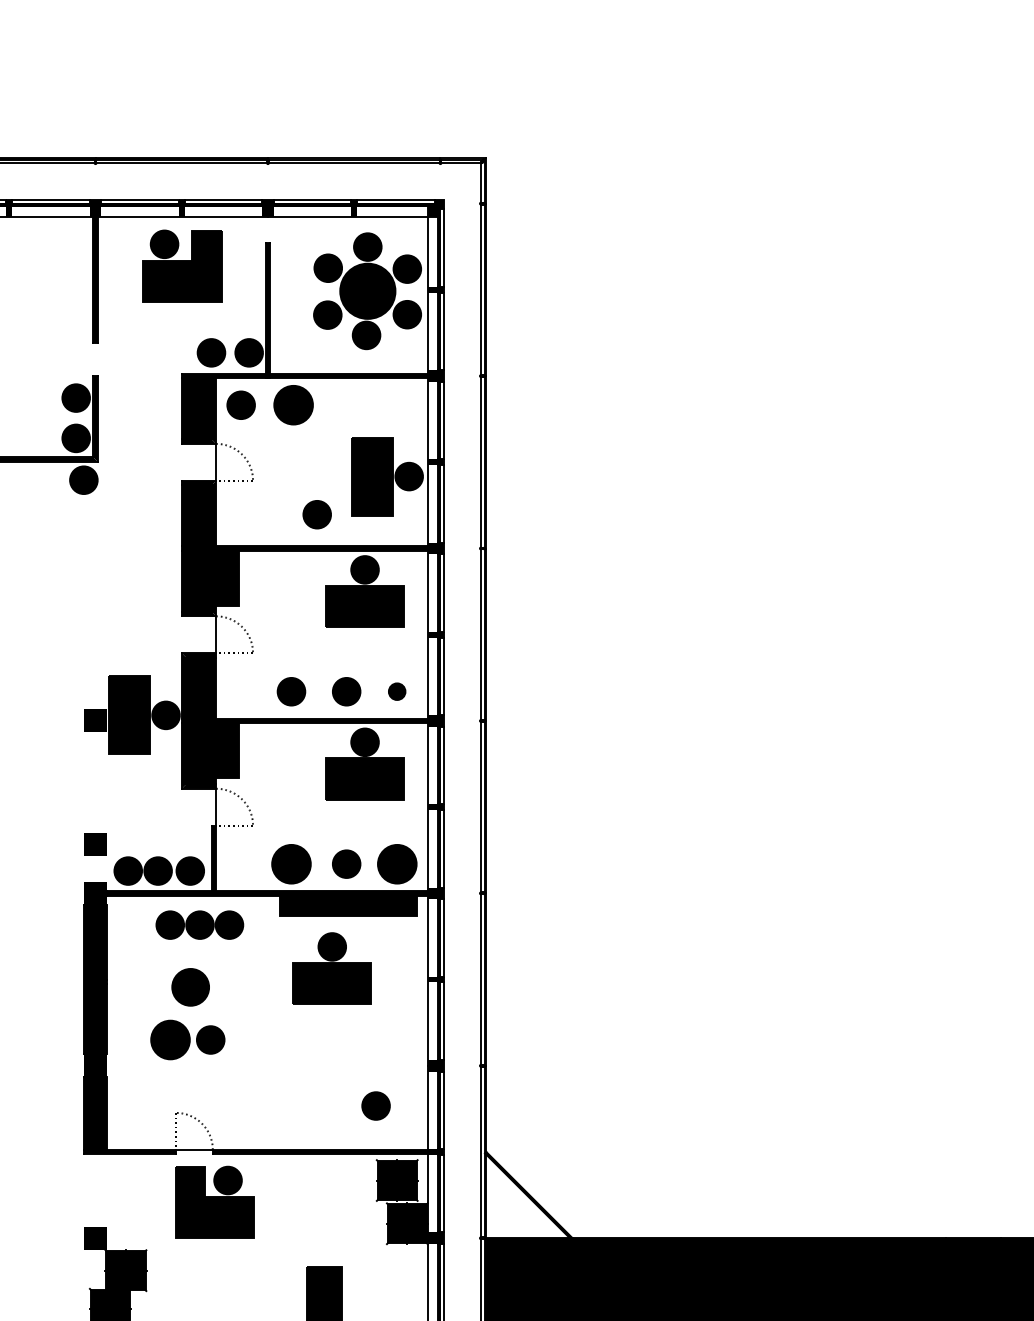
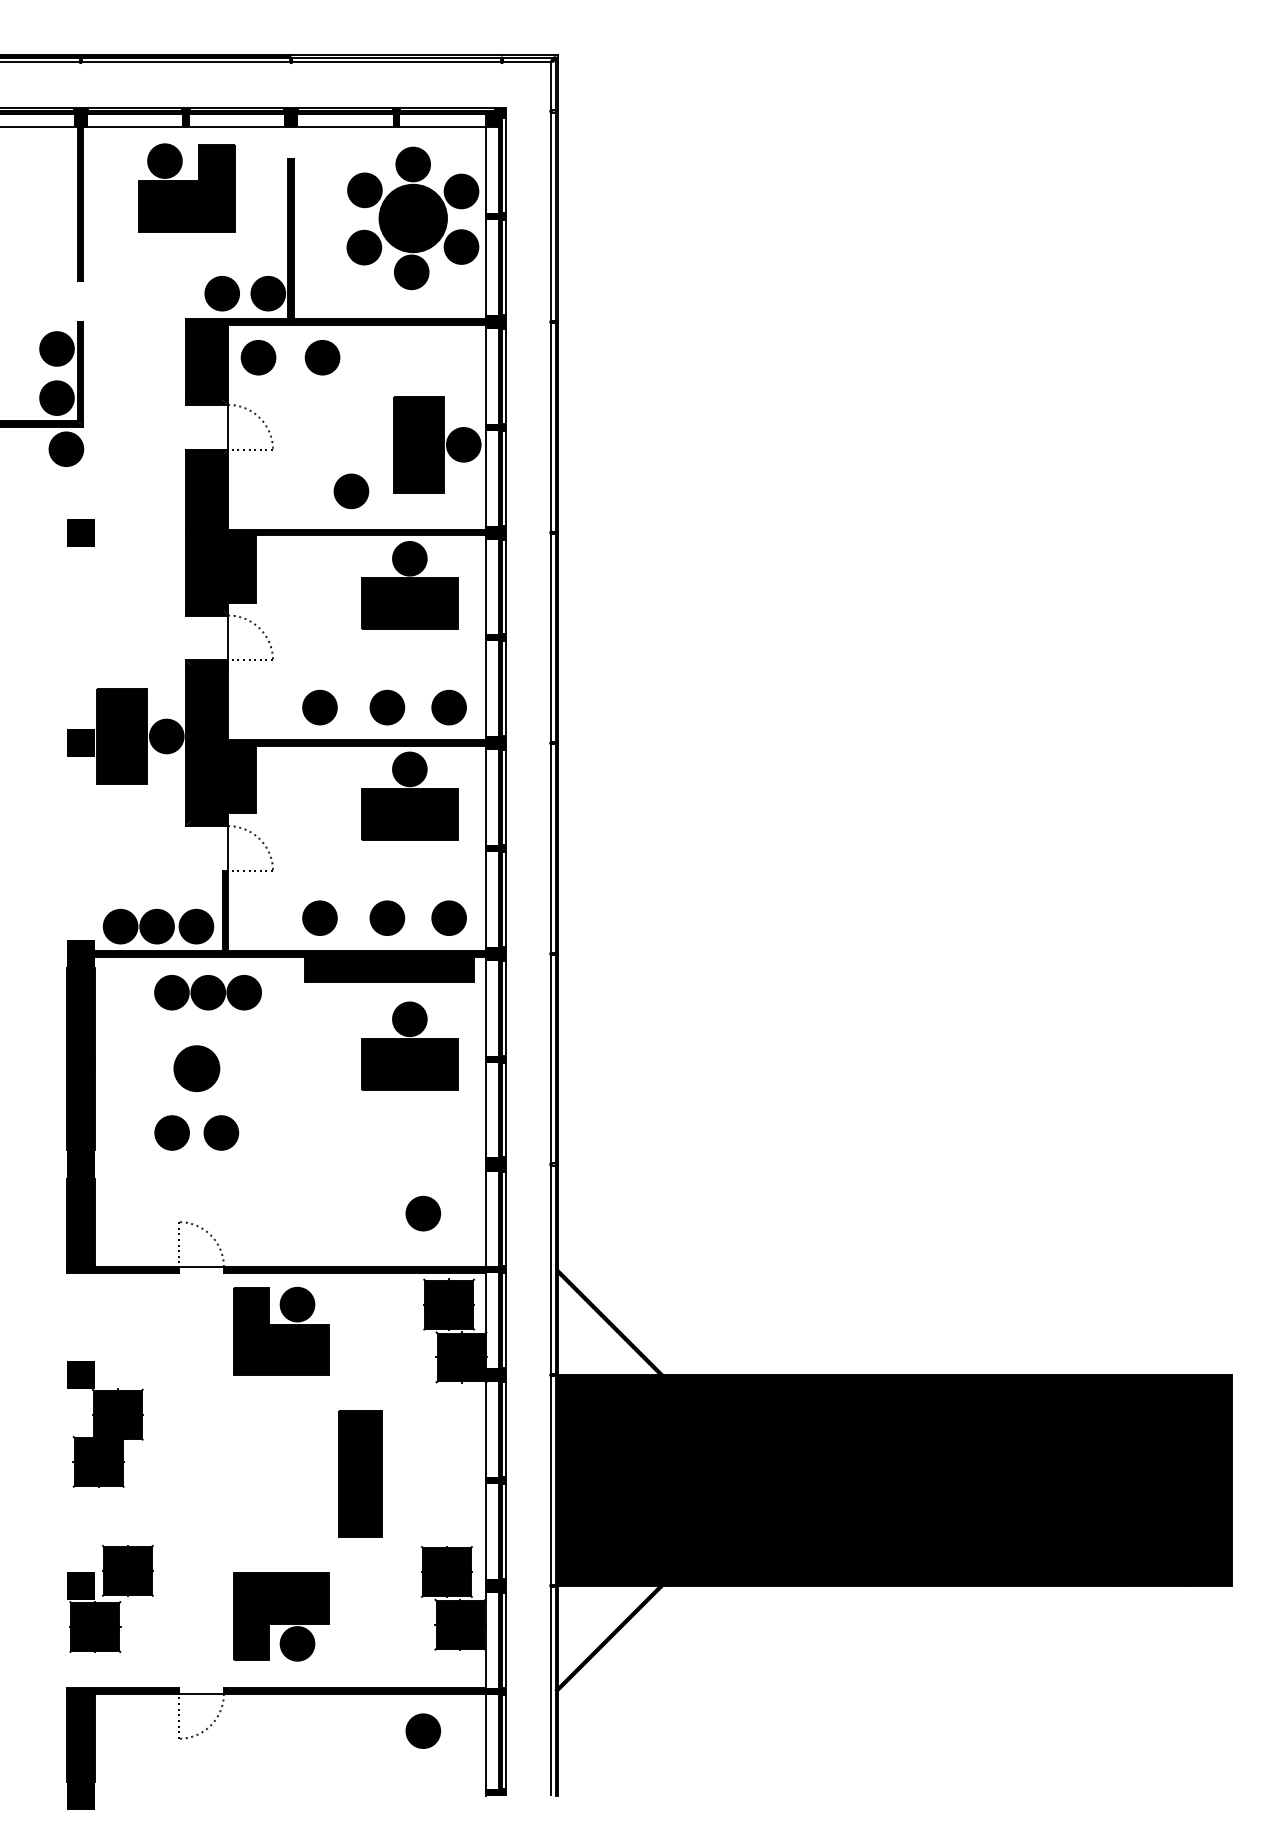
part: (293, 405) -> (322, 357), size x0.71
part: (396, 691) -> (448, 707), size x1.67
part: (95, 844) -> (80, 532), moved
part: (291, 863) -> (319, 917), size x0.71
part: (396, 863) -> (448, 917), size x0.71
part: (332, 968) -> (409, 1045), moved
part: (169, 1039) -> (171, 1132), size x0.71
part: (214, 1201) -> (281, 1330), moved

